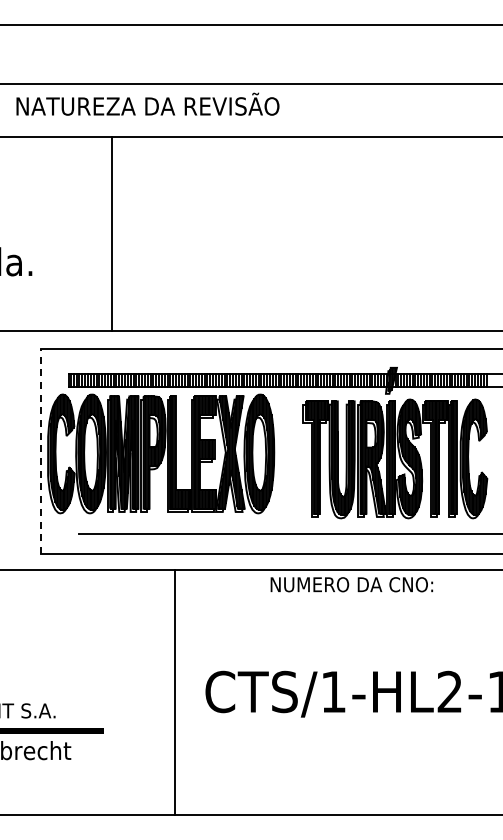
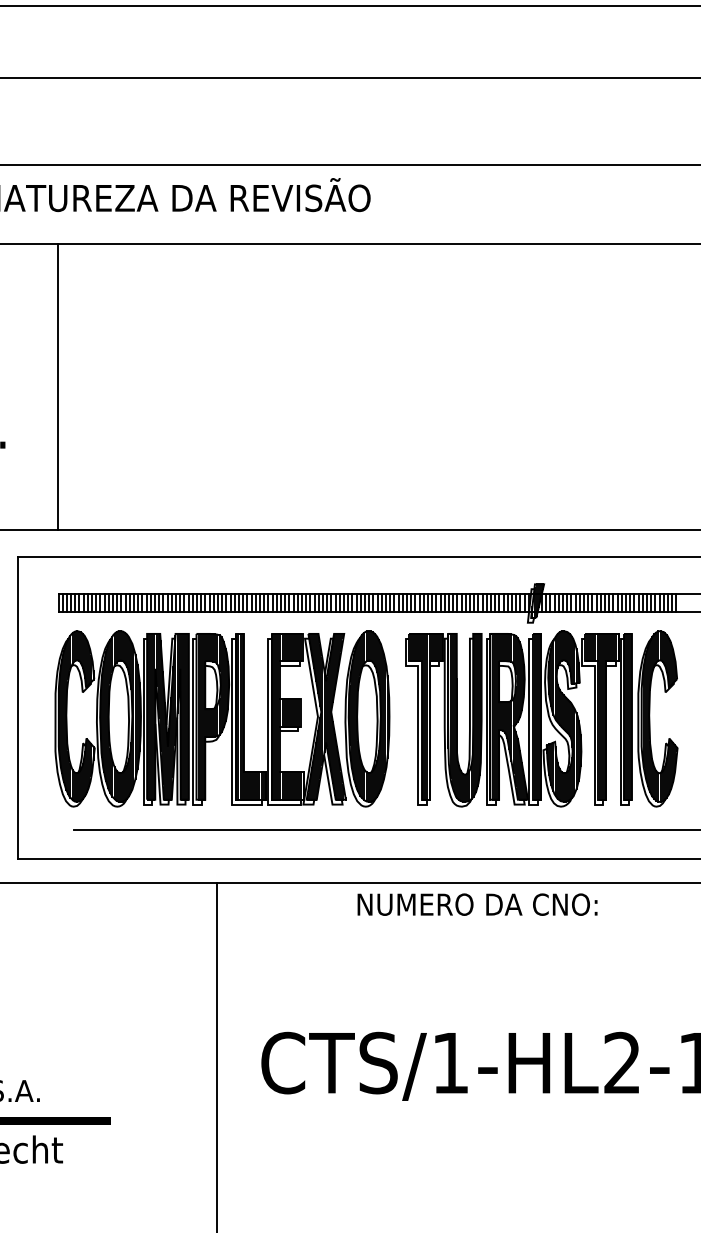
line: (111, 234) -> (57, 387), moved
line: (40, 451) -> (17, 707), dashed -> solid
part: (161, 453) -> (222, 718), moved

